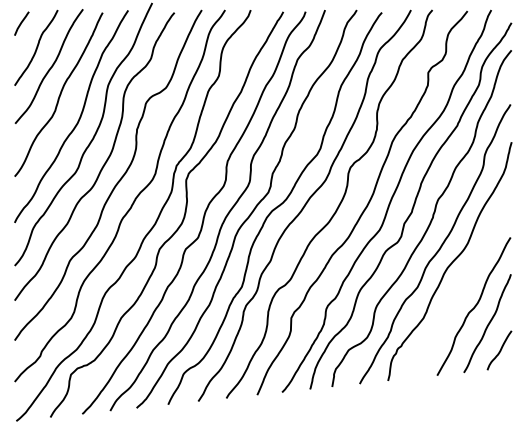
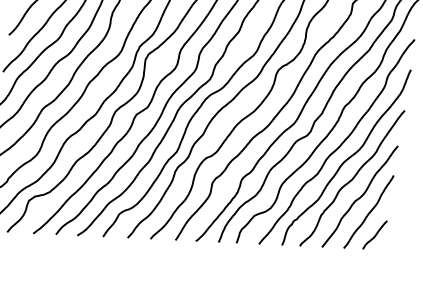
curve: (461, 285) -> (352, 178), added

